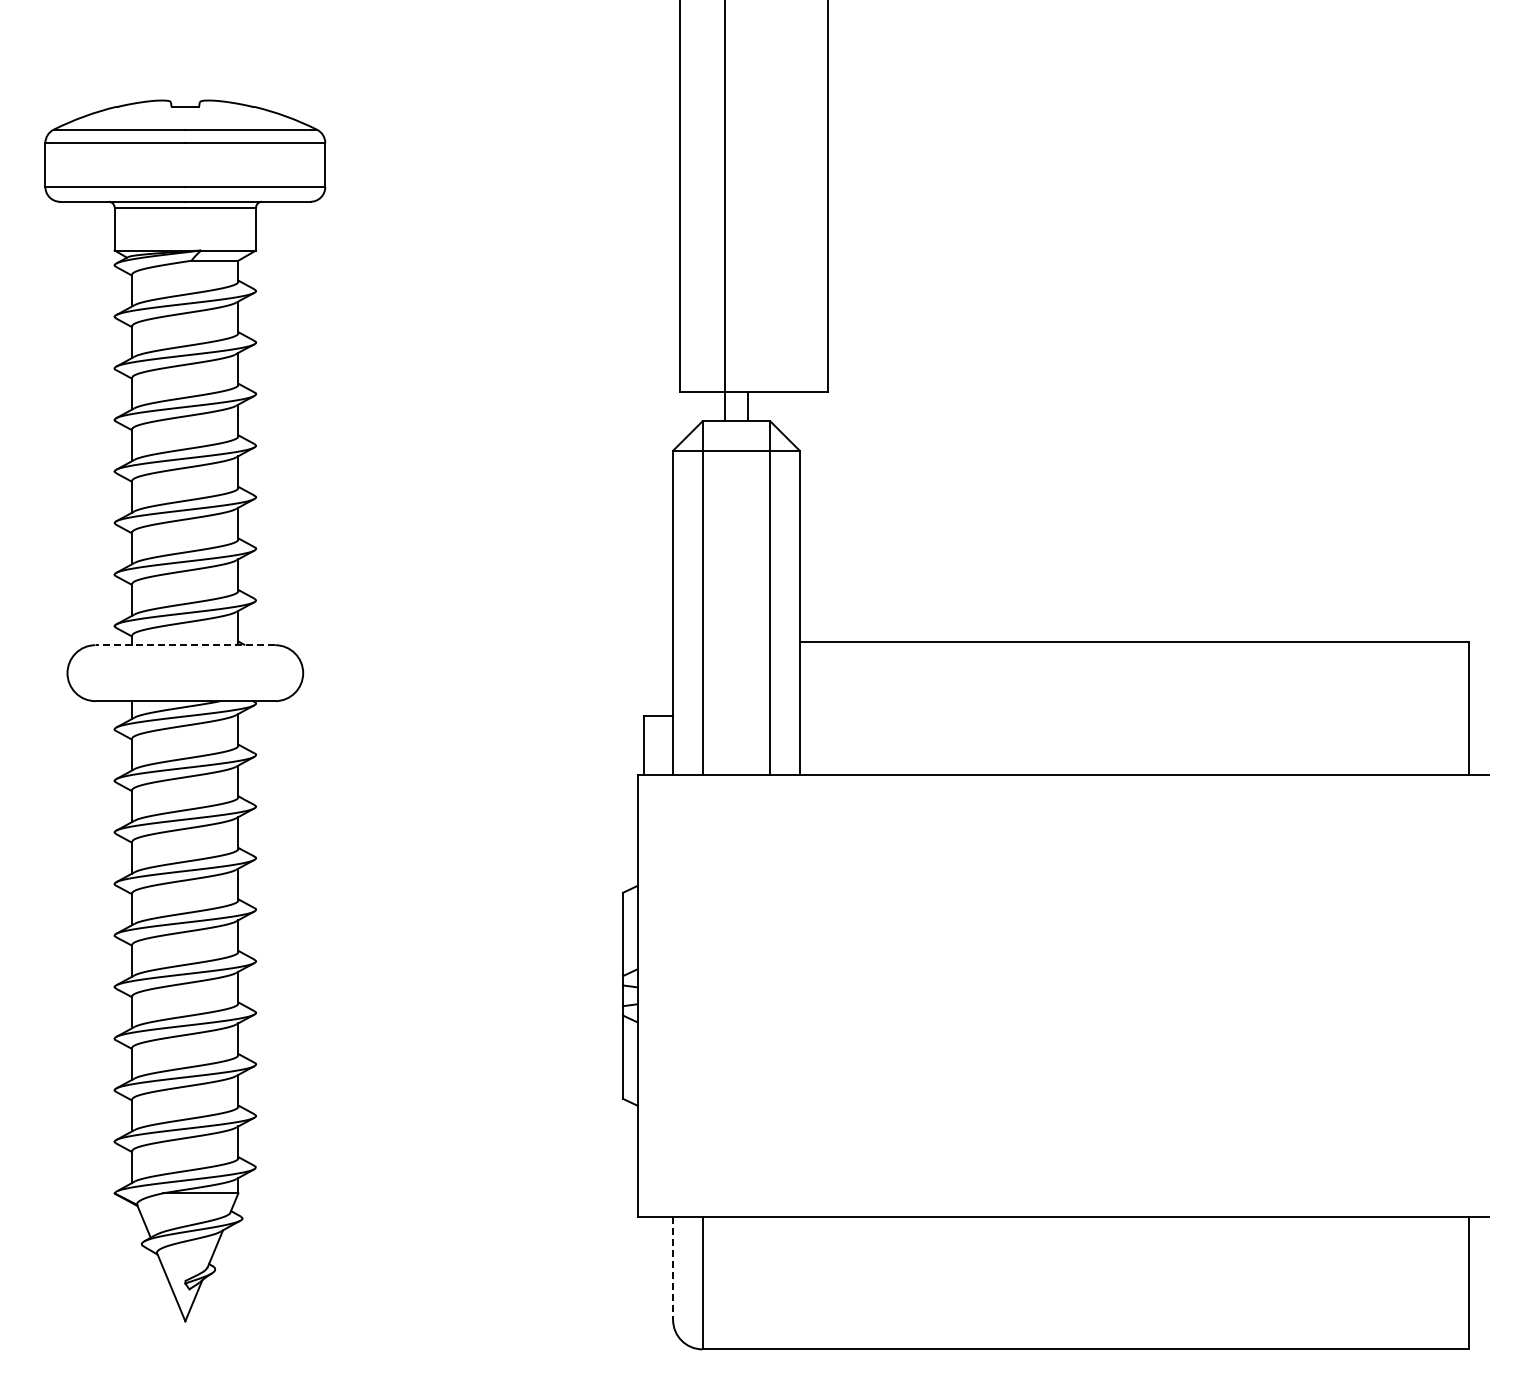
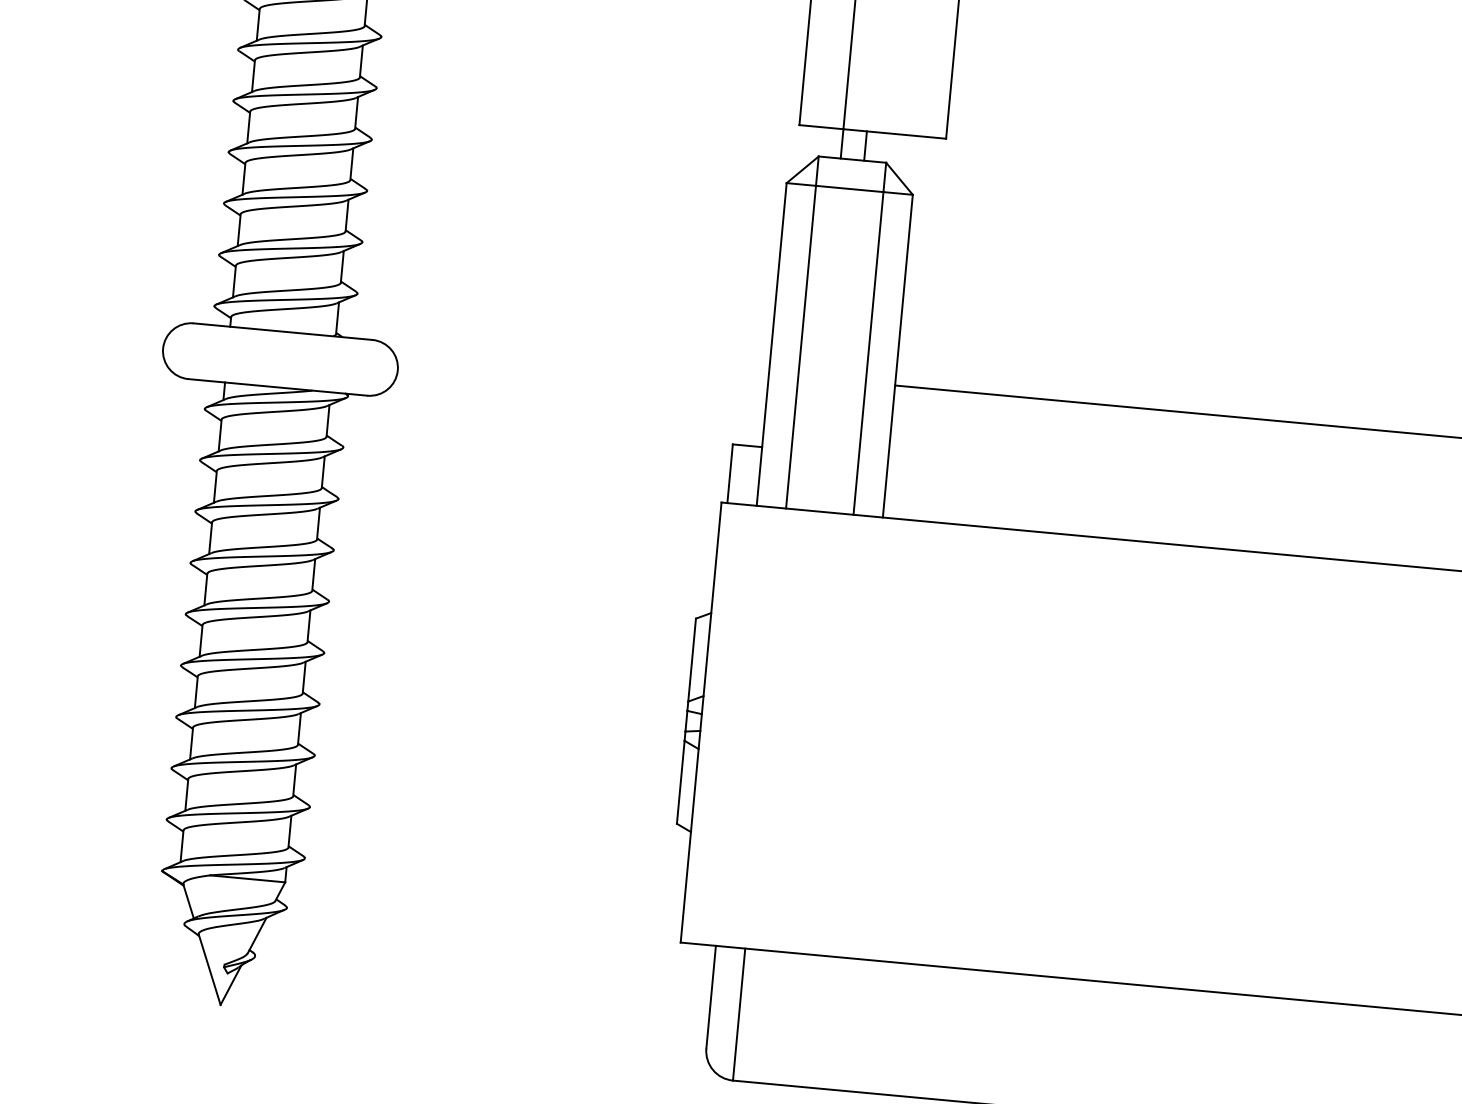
line: (185, 645) -> (283, 331), dashed -> solid
line: (673, 1268) -> (711, 997), dashed -> solid

